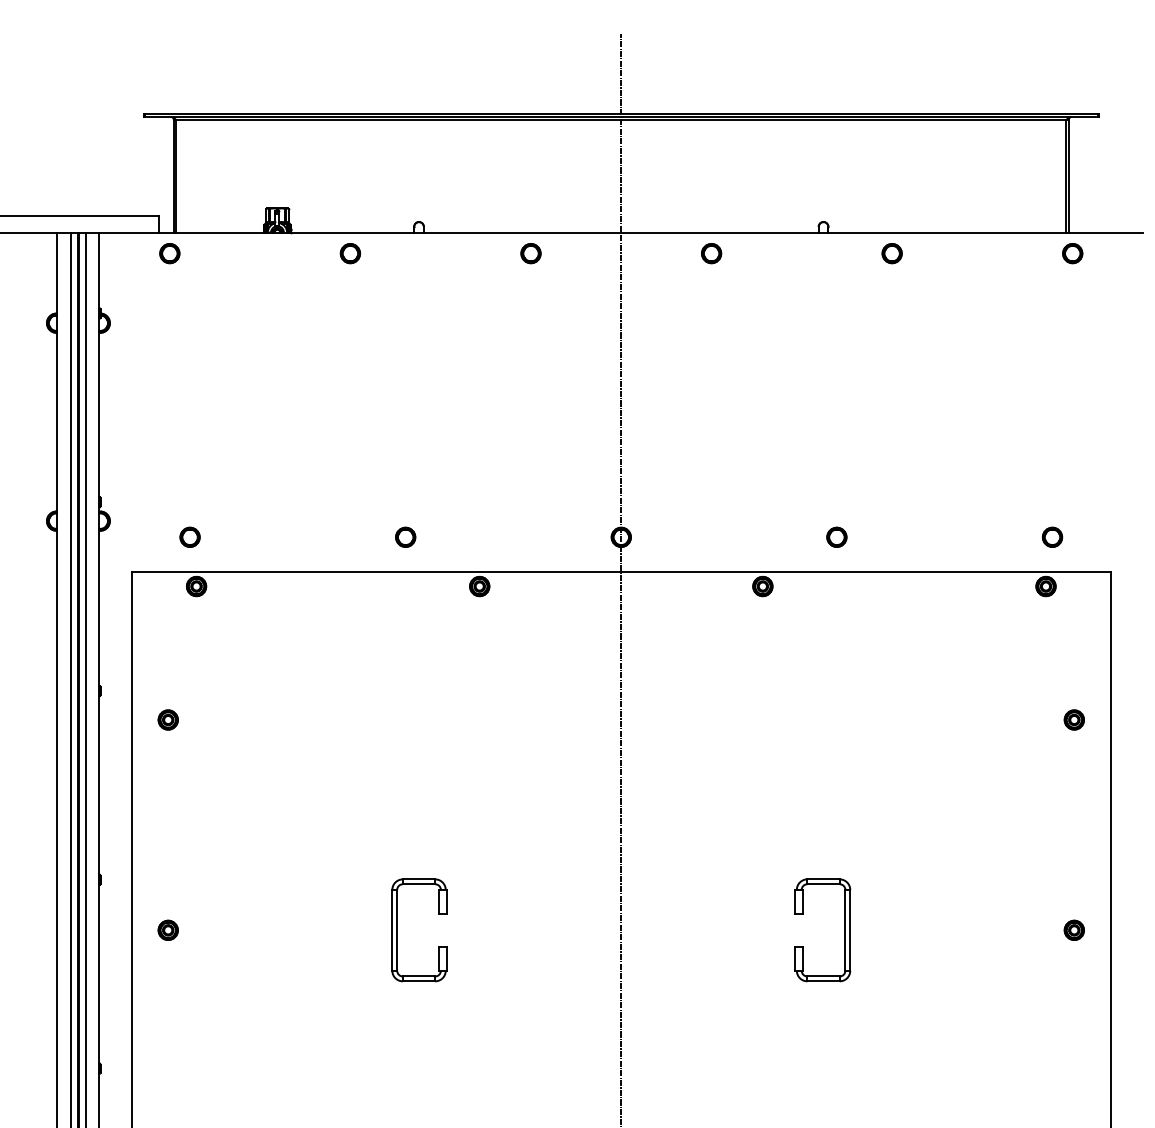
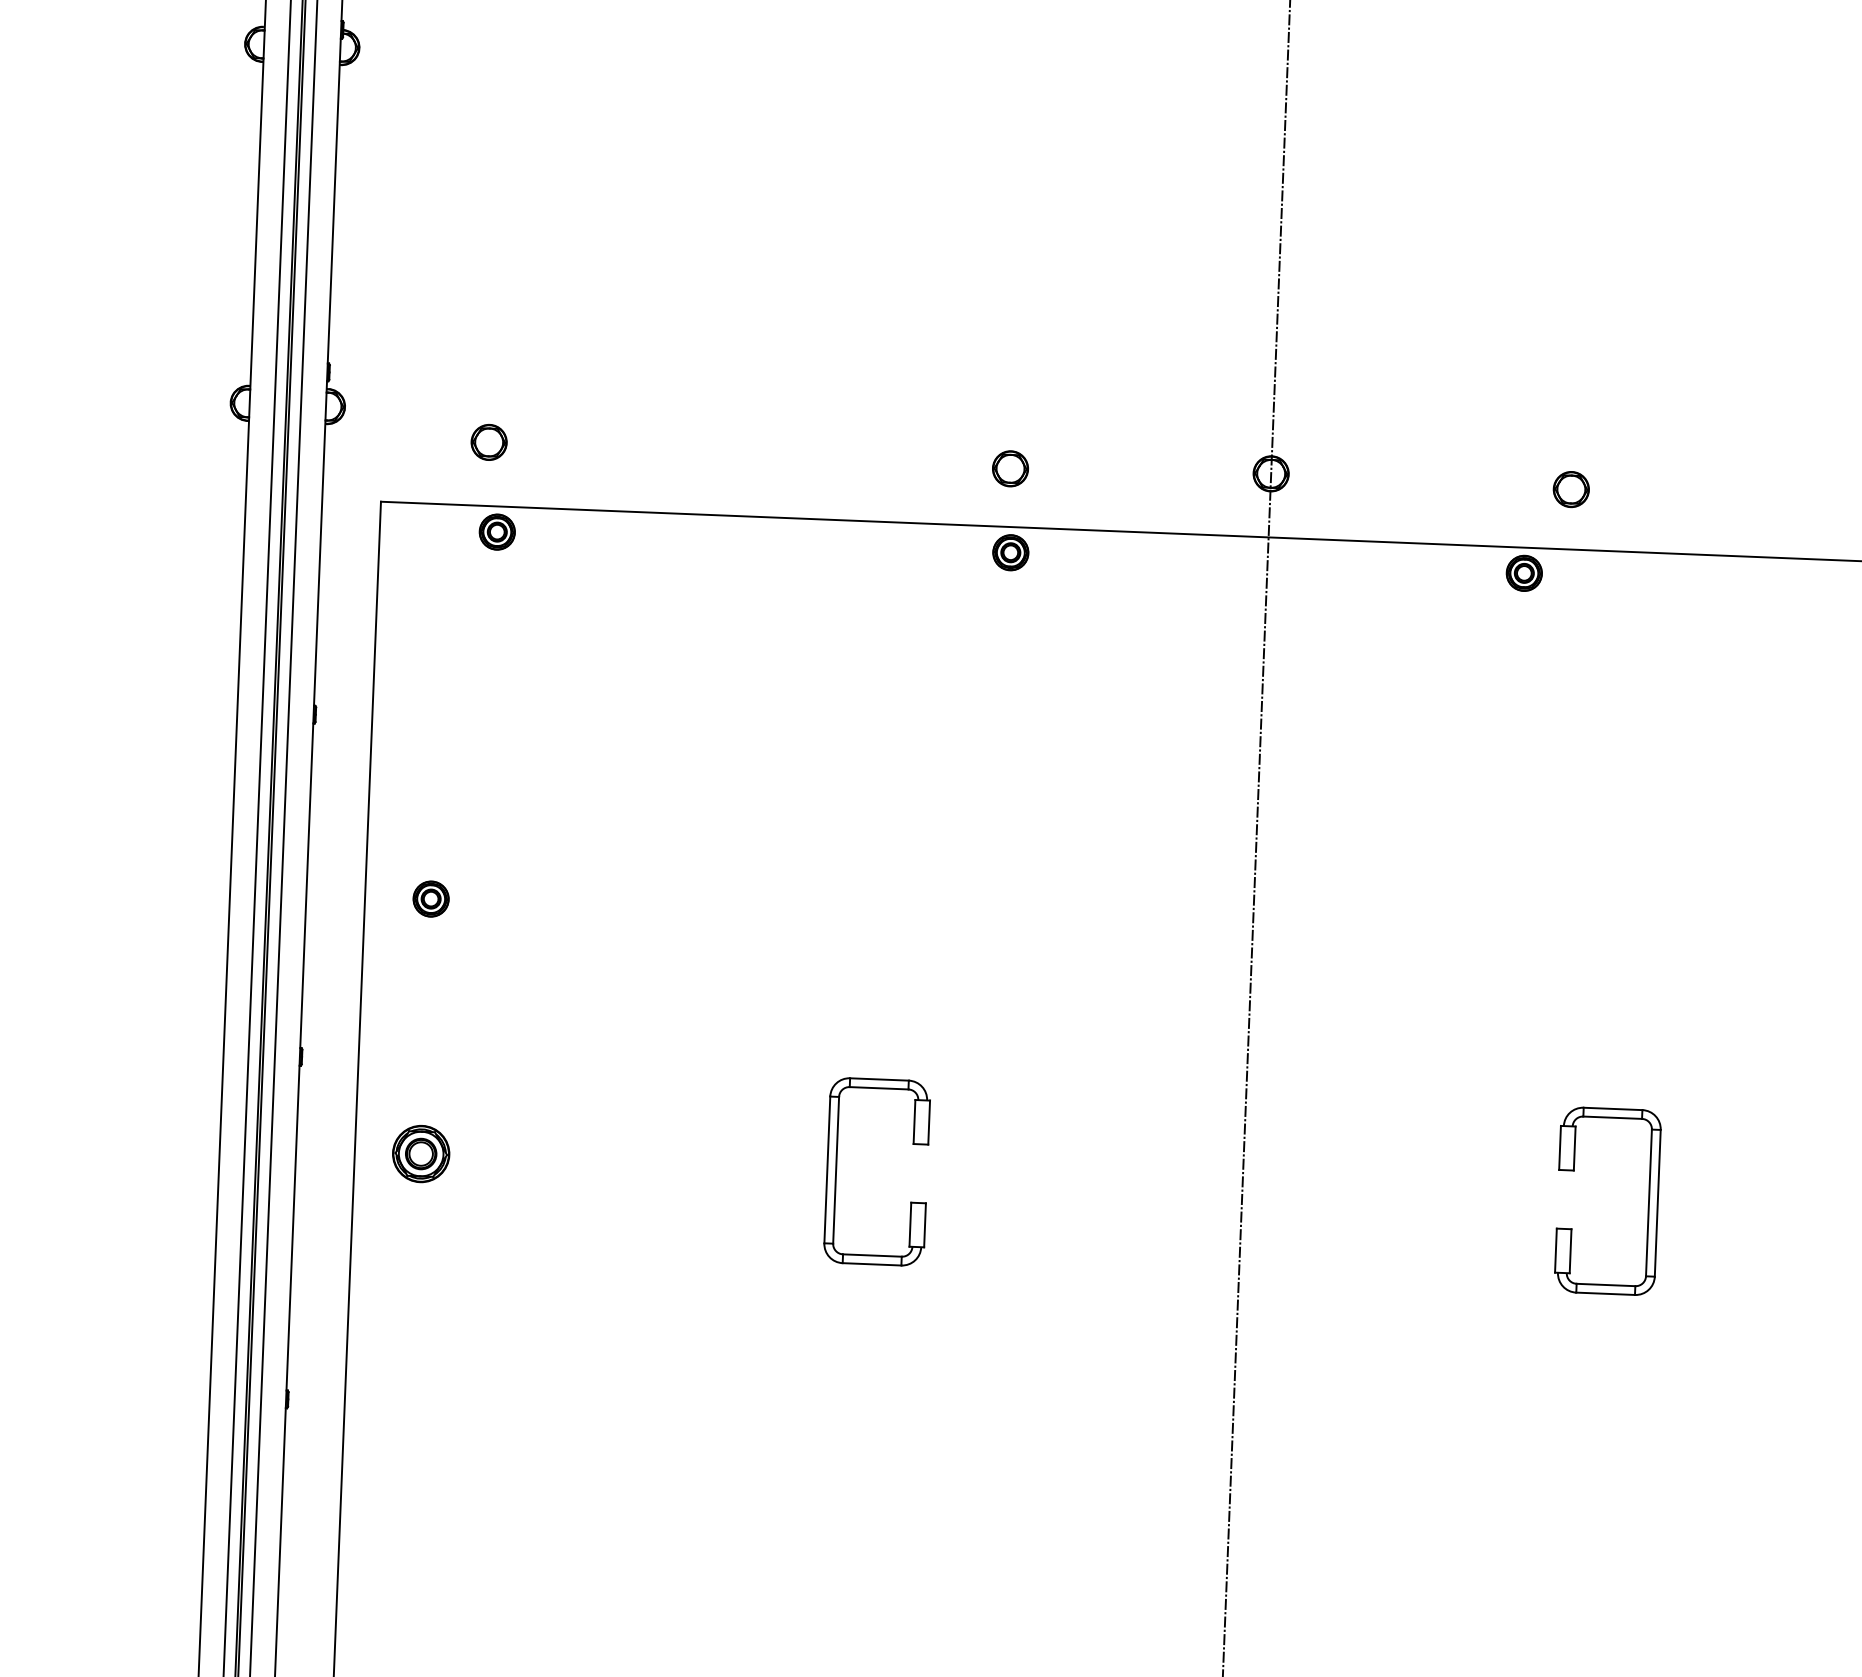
part: (405, 536) -> (1010, 467), moved
part: (836, 536) -> (1570, 488), moved
part: (167, 719) -> (429, 898), moved
part: (167, 929) -> (419, 1152), size x1.6

